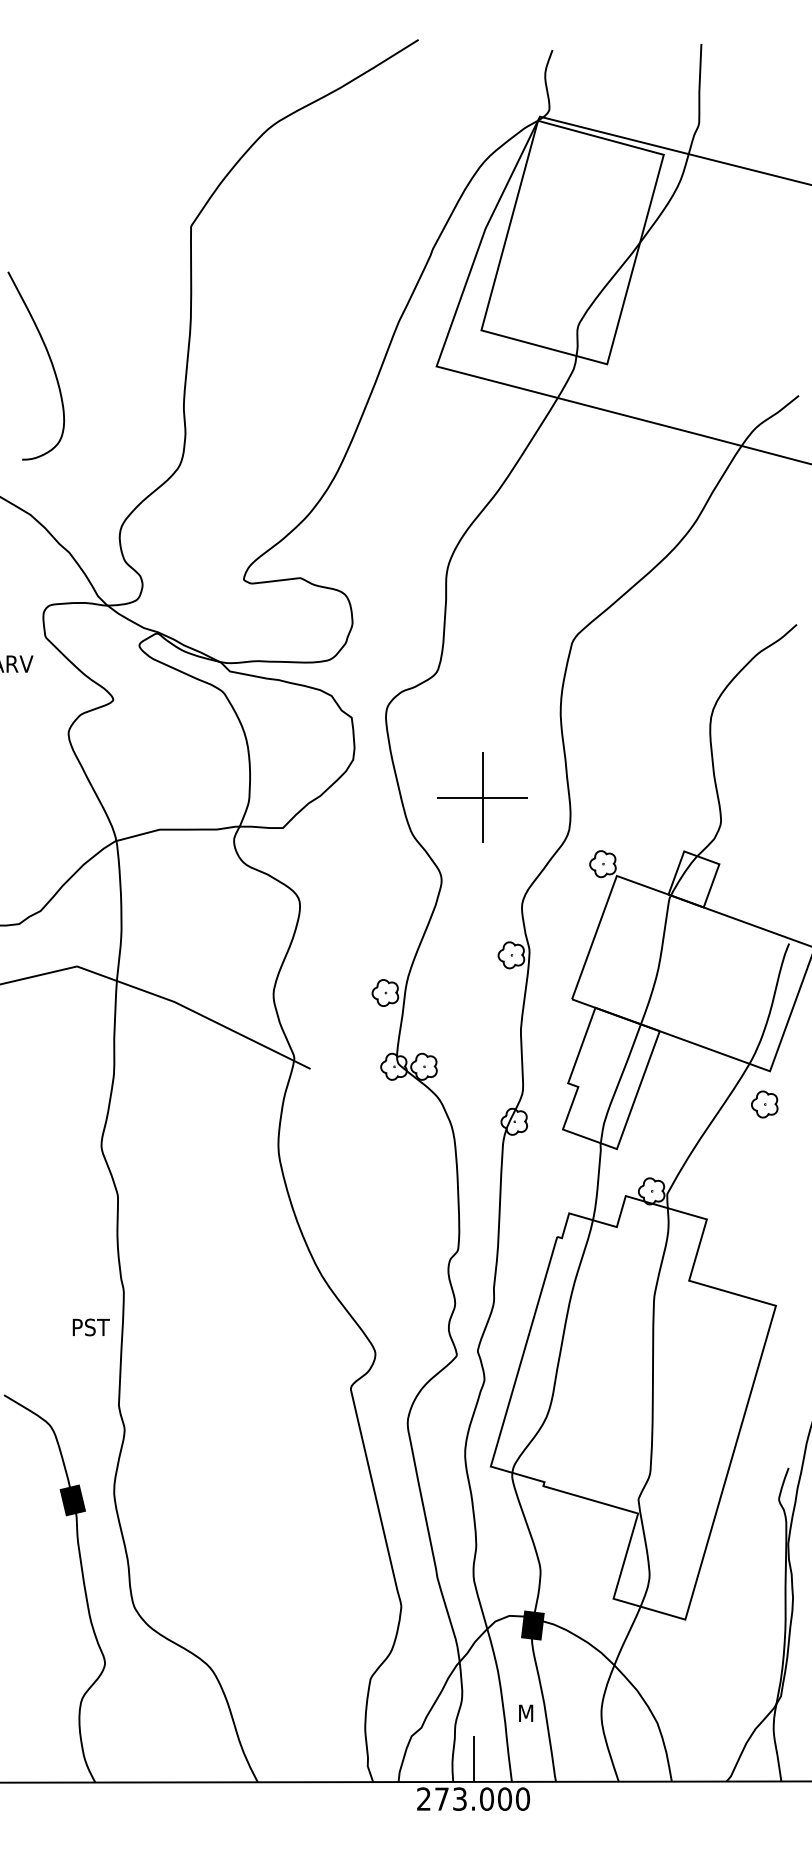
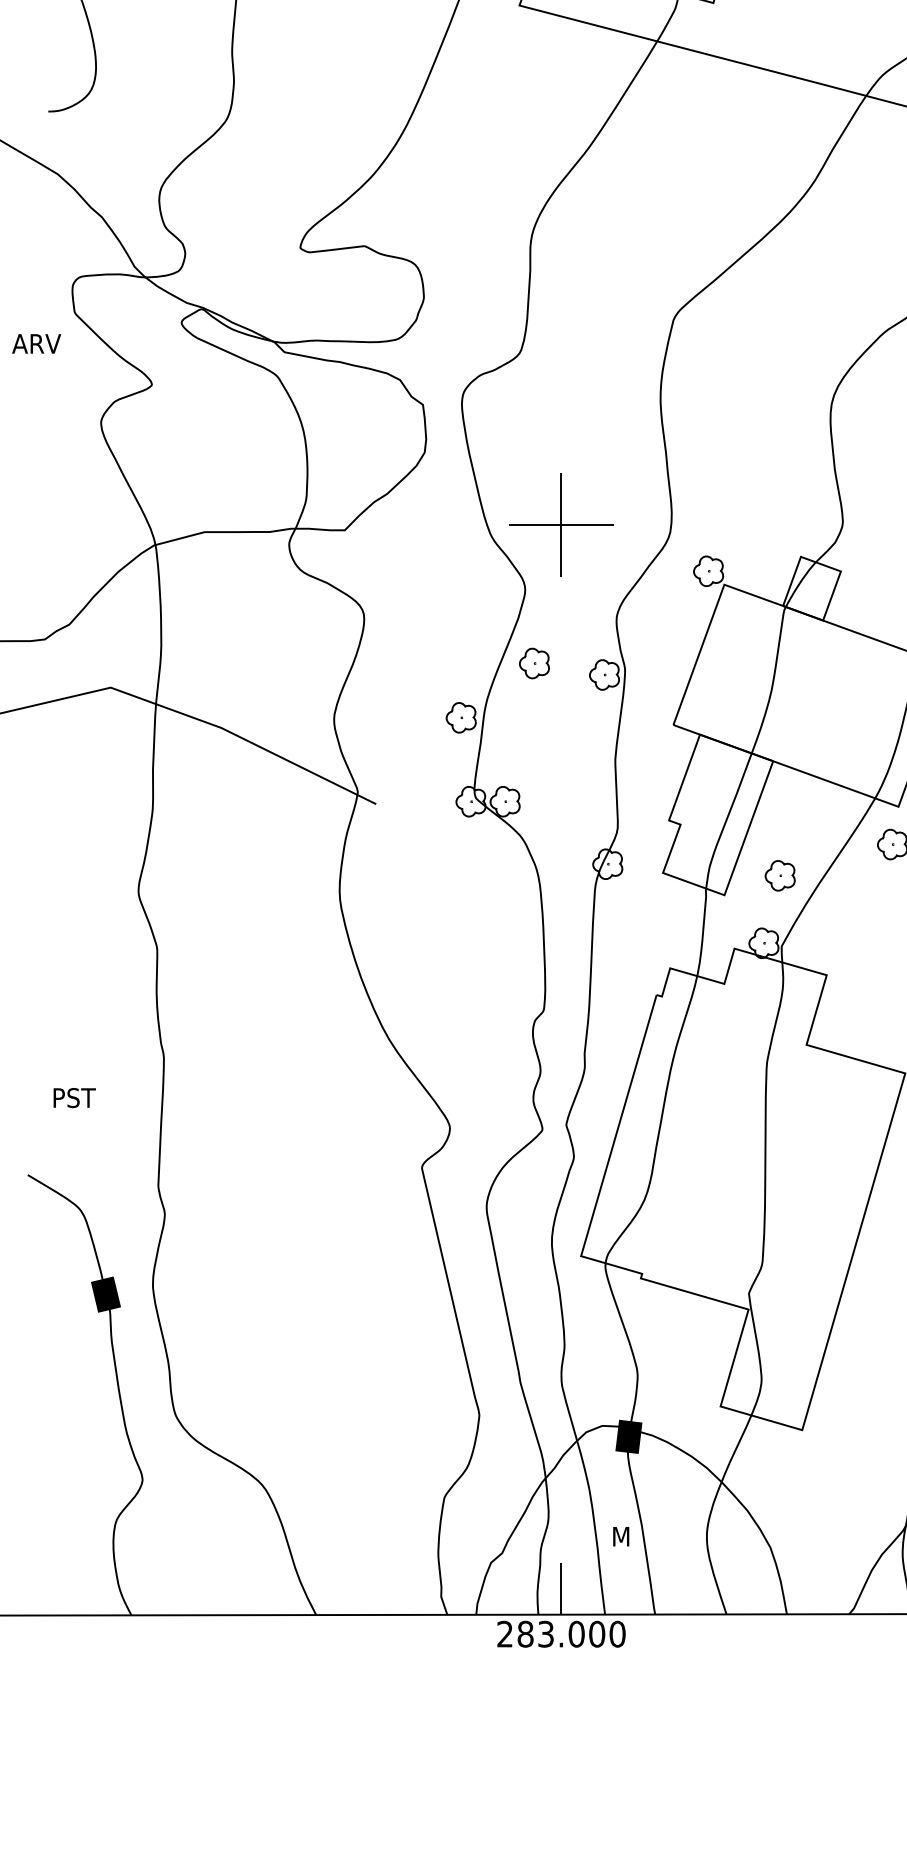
part: (482, 797) -> (561, 525), moved
part: (449, 945) -> (534, 663), added
part: (665, 1131) -> (779, 875), added
text: (90, 1327) -> (73, 1098), moved
text: (442, 1798) -> (526, 1633), 273.000 -> 283.000

